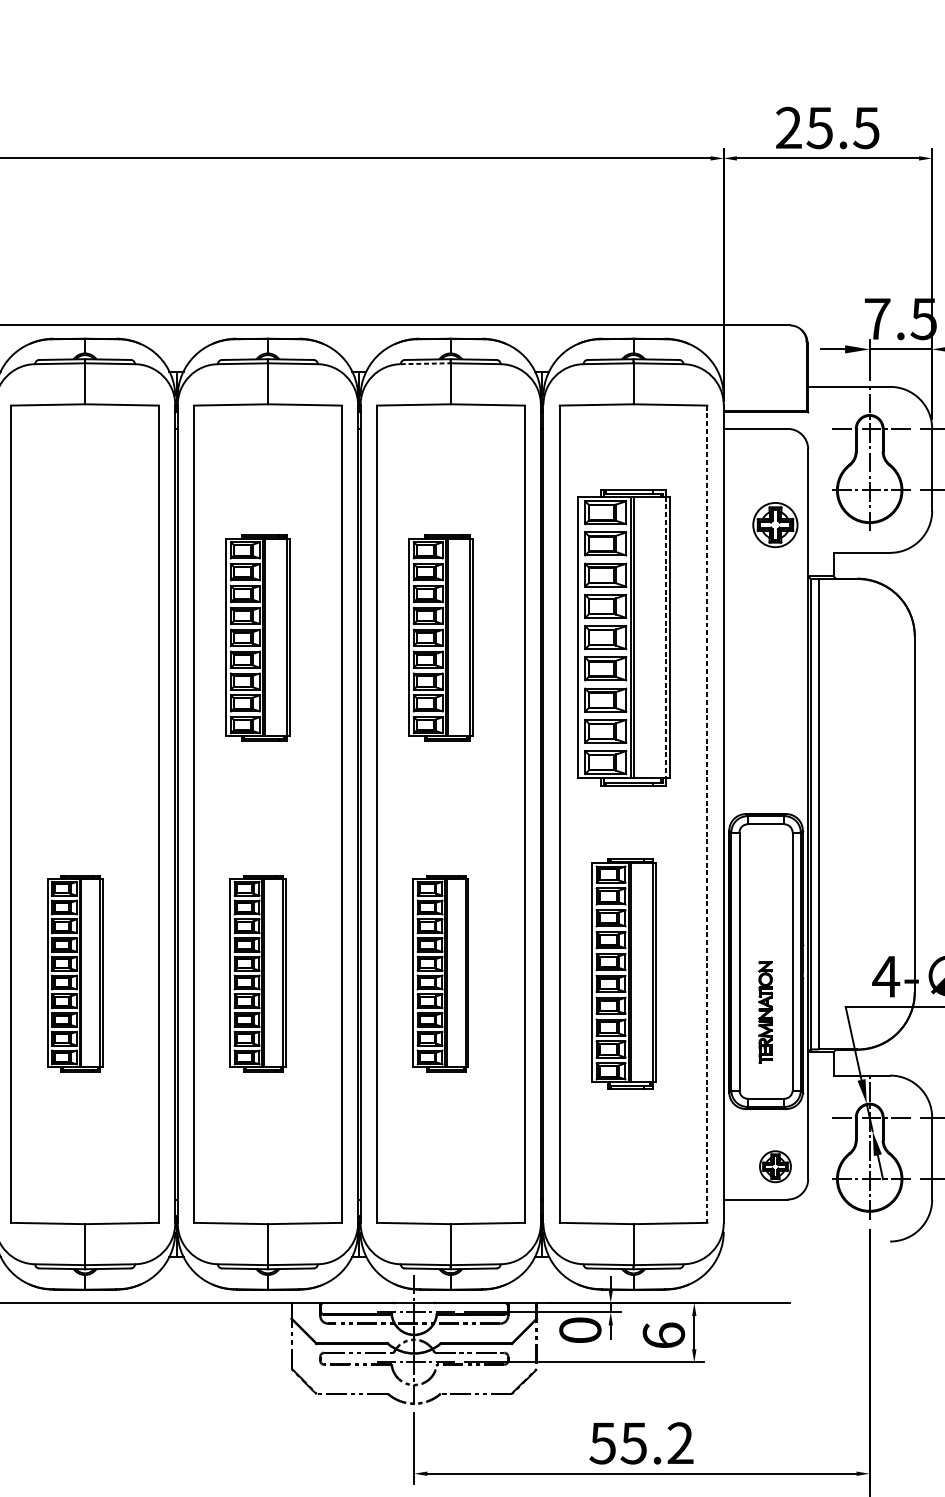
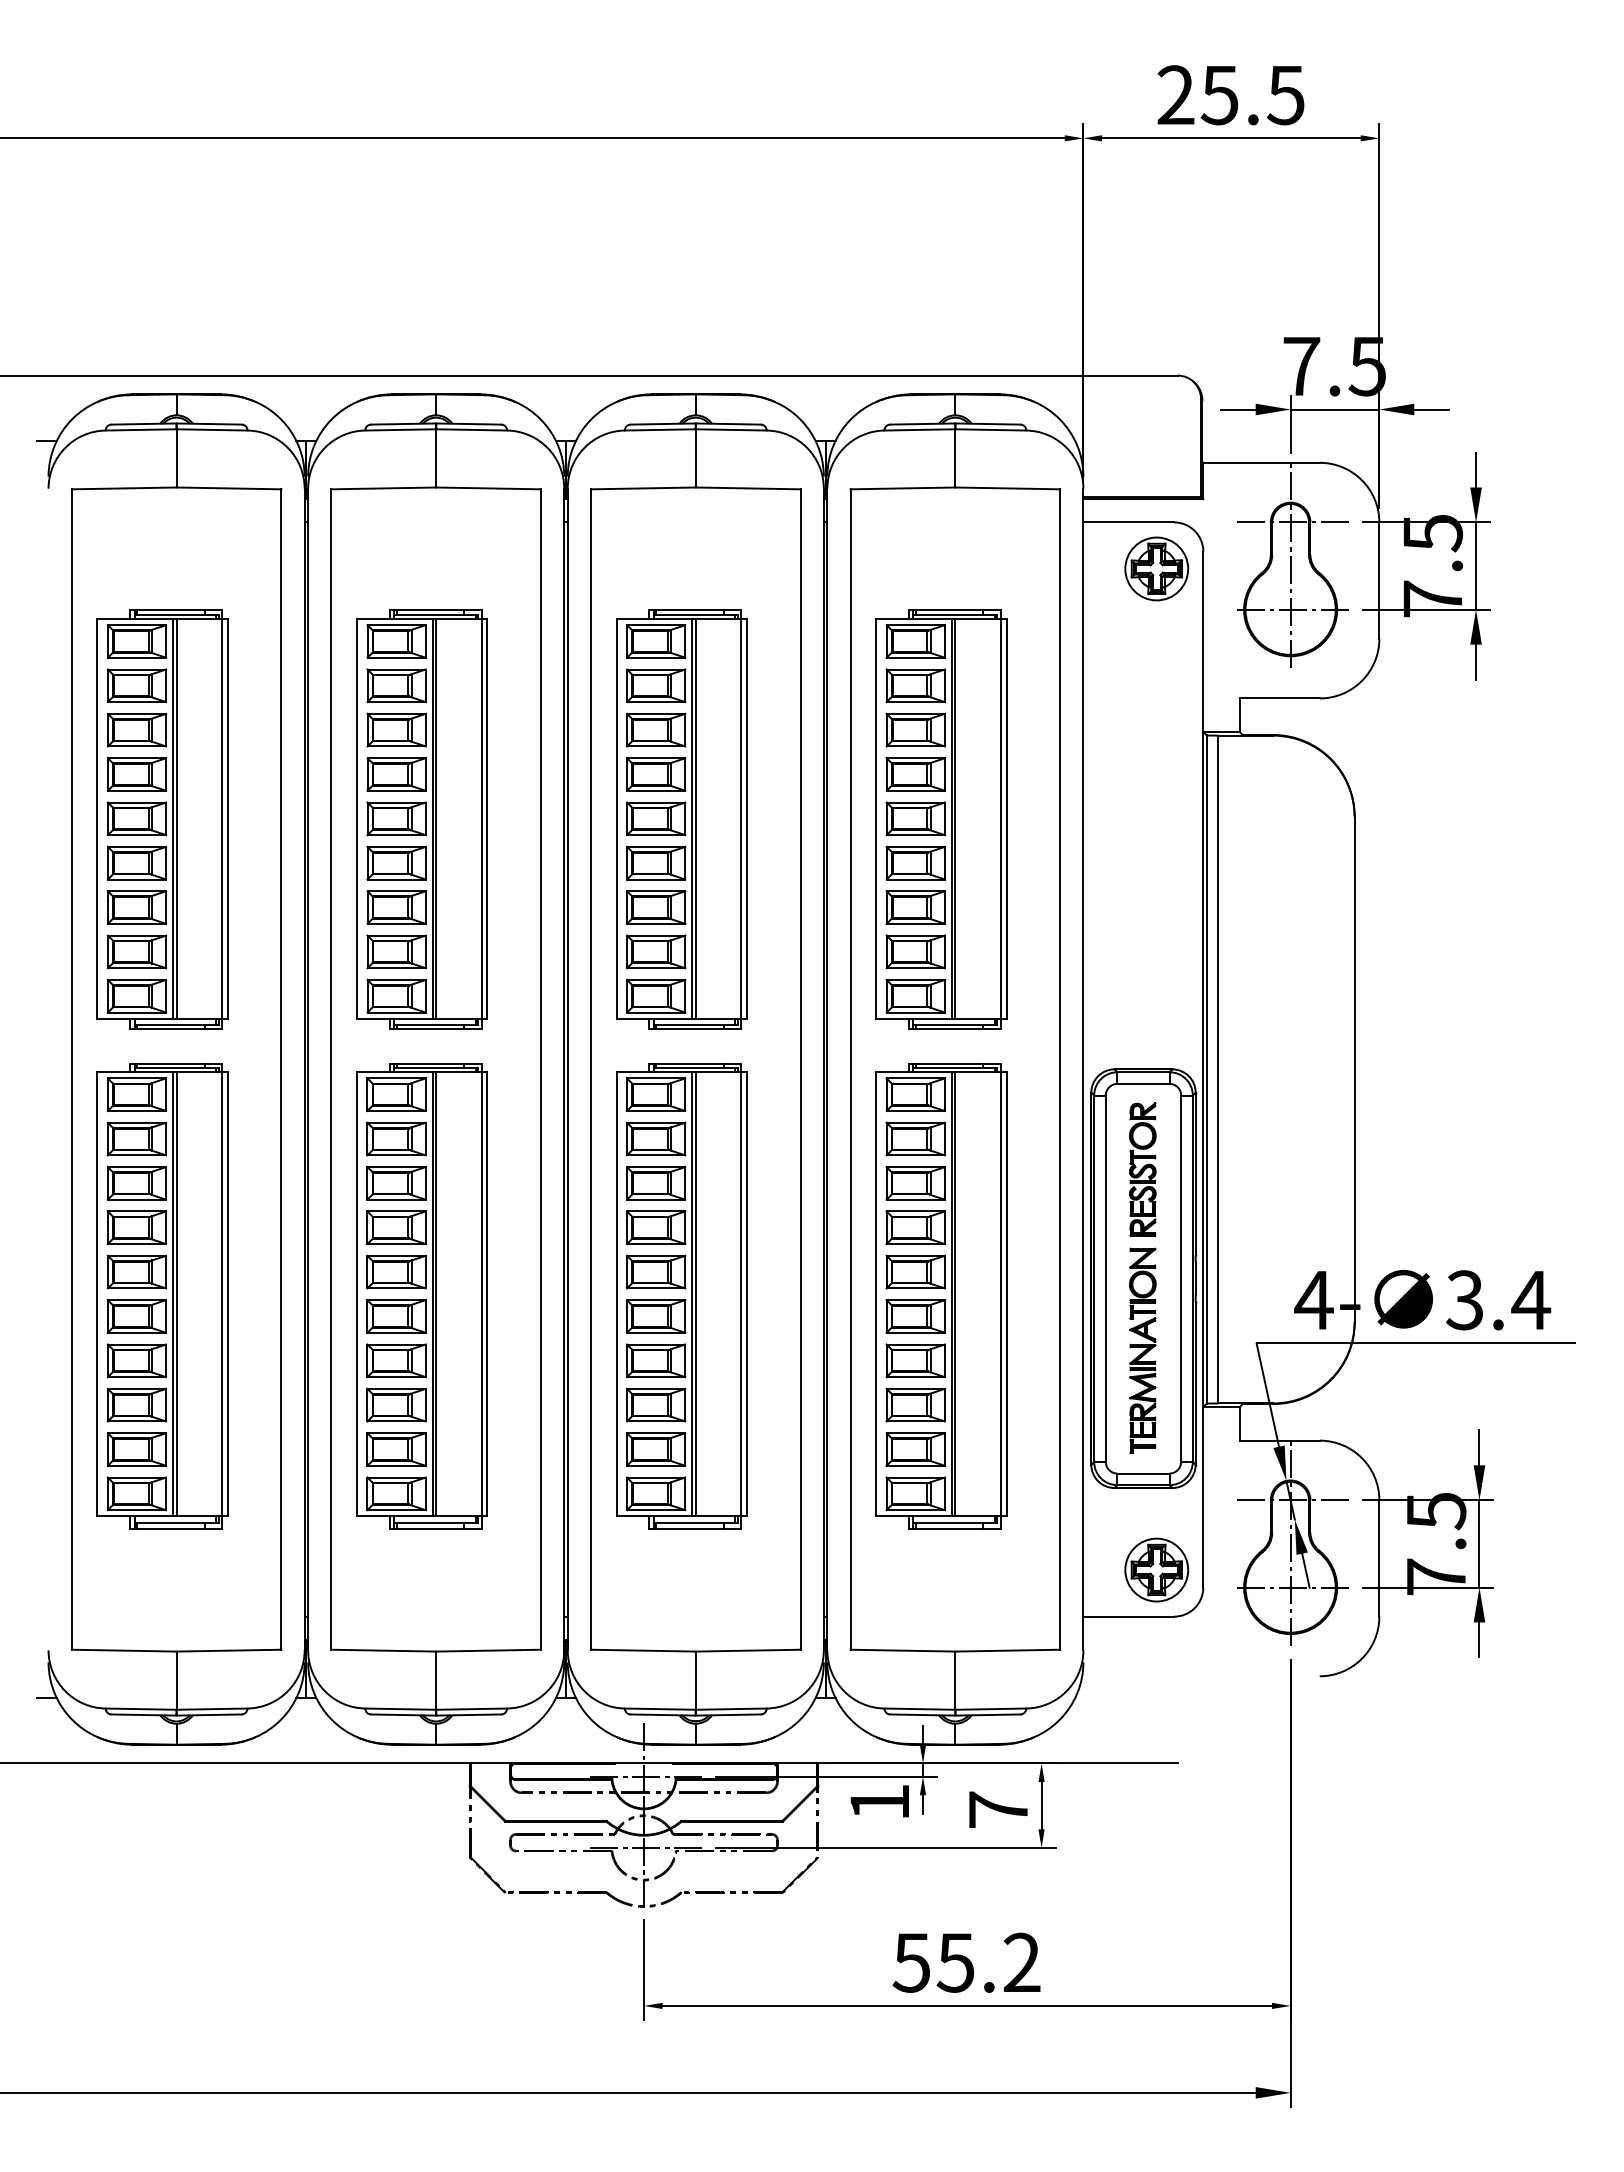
line: (425, 363) -> (660, 429), dashed -> solid
part: (775, 524) -> (1156, 568), moved
part: (75, 638) -> (162, 819), added
part: (257, 638) -> (421, 819), size x1.43
part: (440, 638) -> (681, 819), size x1.43
line: (665, 638) -> (1000, 819), dashed -> solid
line: (707, 814) -> (1060, 1070), dashed -> solid
part: (765, 884) -> (1142, 1169), added
part: (75, 974) -> (162, 1296), size x1.67
part: (257, 974) -> (421, 1296), size x1.67
part: (440, 974) -> (681, 1296), size x1.67
part: (623, 974) -> (941, 1296), size x1.43
part: (765, 1012) -> (1142, 1350), size x1.43
part: (775, 1166) -> (1156, 1569), size x1.43
text: (580, 1330) -> (879, 1802), 0 -> 1
text: (663, 1335) -> (998, 1809), 6 -> 7

